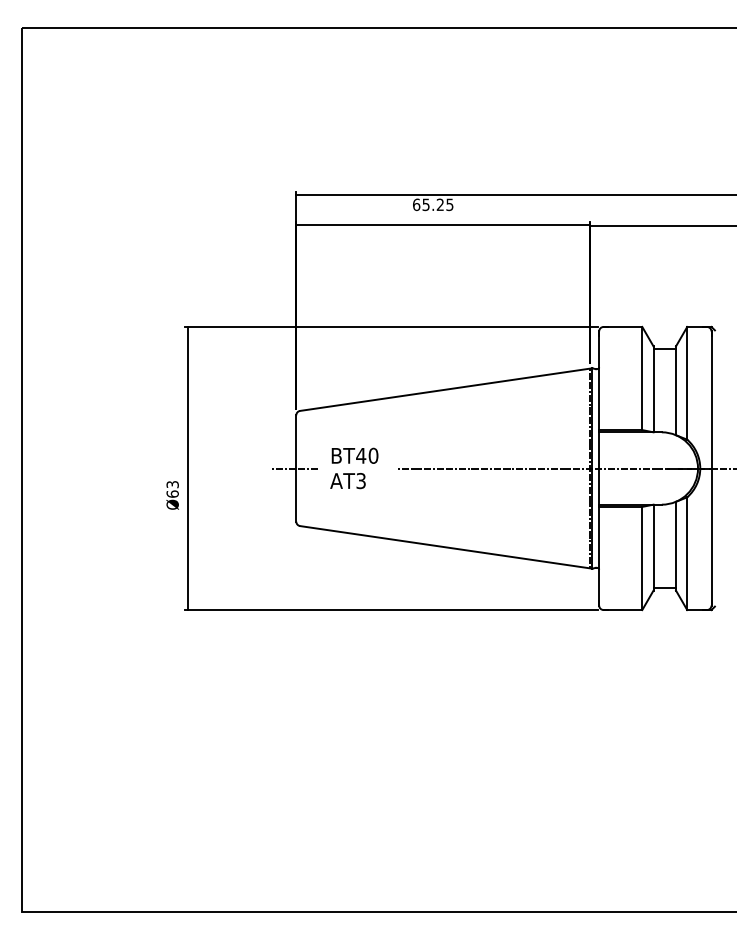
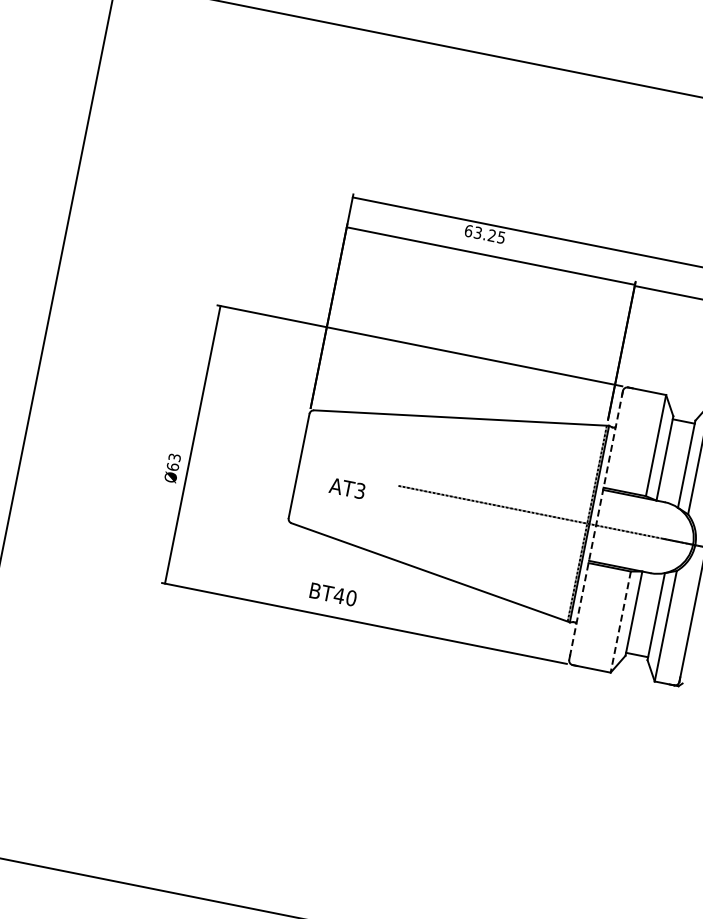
text: (425, 204) -> (477, 232), 65.25 -> 63.25
text: (354, 455) -> (332, 594), moved
line: (295, 468) -> (298, 465), removed
line: (599, 469) -> (596, 526), solid -> dashed
line: (642, 558) -> (620, 622), solid -> dashed

